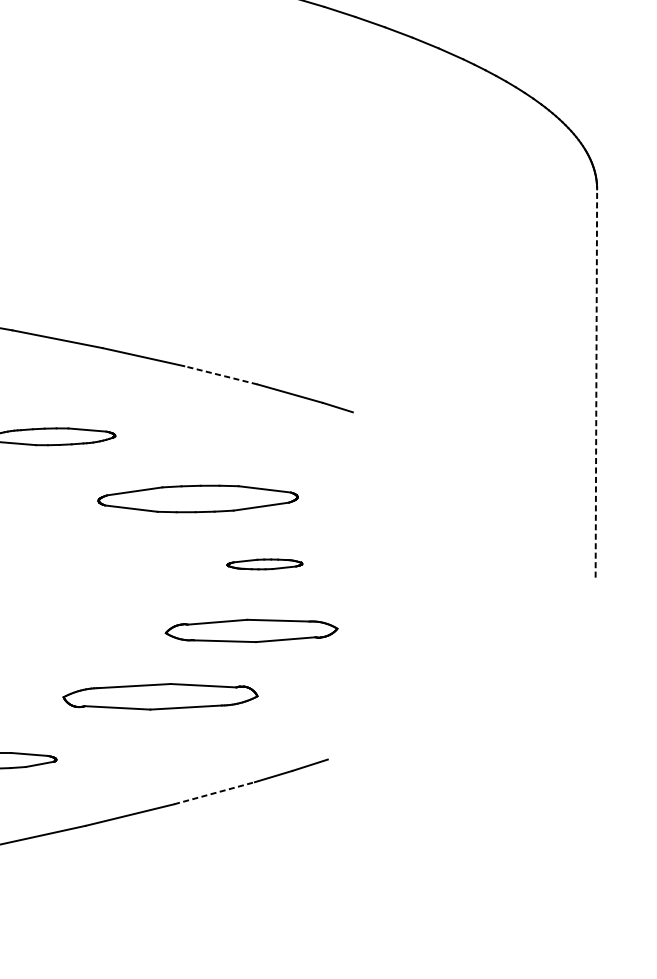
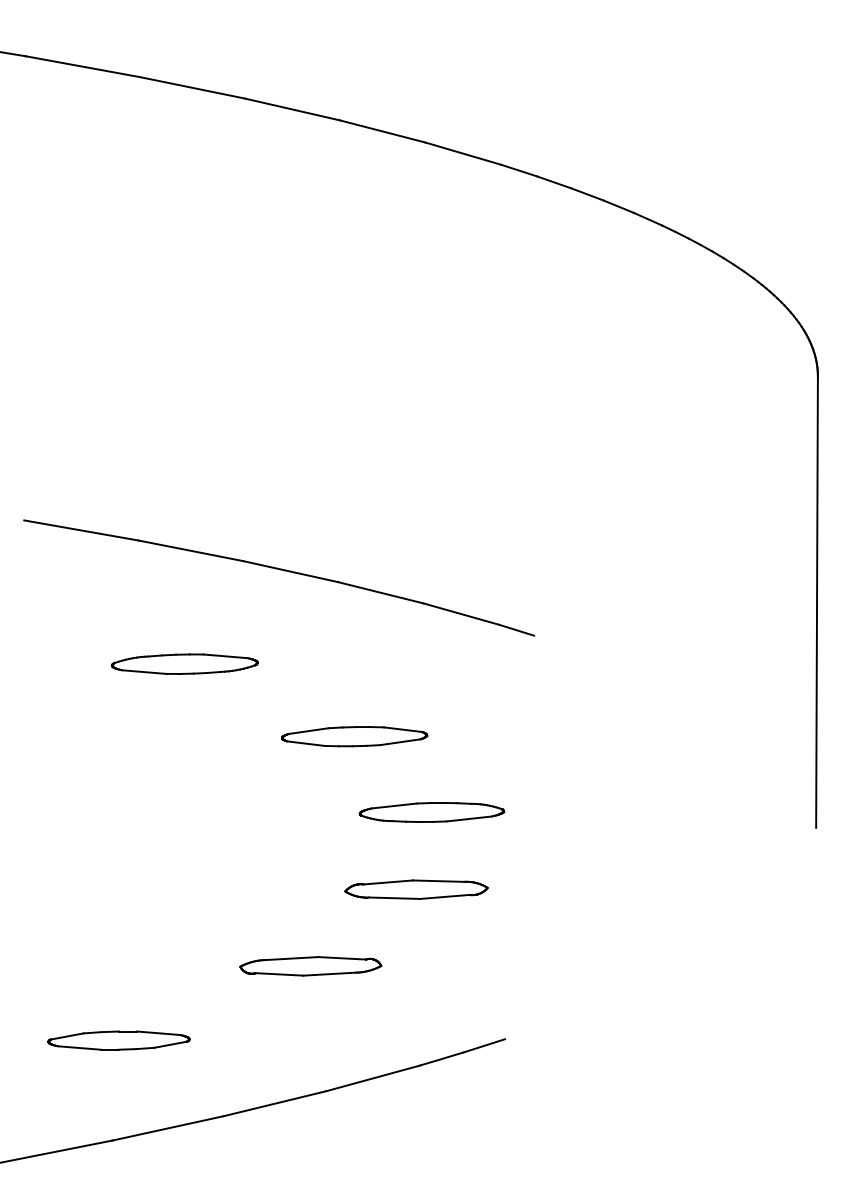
line: (220, 375) -> (380, 592), dashed -> solid
line: (596, 383) -> (817, 602), dashed -> solid
part: (198, 499) -> (354, 736), size x0.62
part: (264, 564) -> (431, 812), size x1.67
part: (251, 630) -> (416, 889), size x0.71
part: (160, 696) -> (310, 966), size x0.62
line: (214, 793) -> (373, 1078), dashed -> solid

